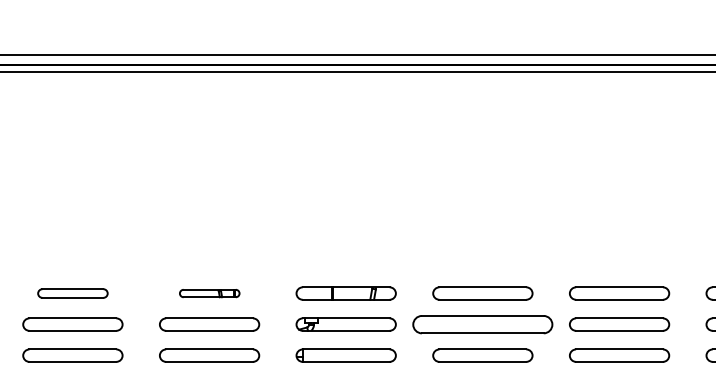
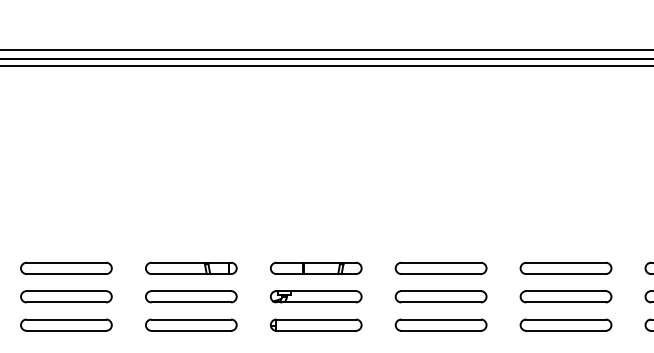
part: (72, 293) -> (66, 268), size x1.43
part: (209, 293) -> (191, 268), size x1.67
part: (482, 324) -> (440, 296), size x0.71

